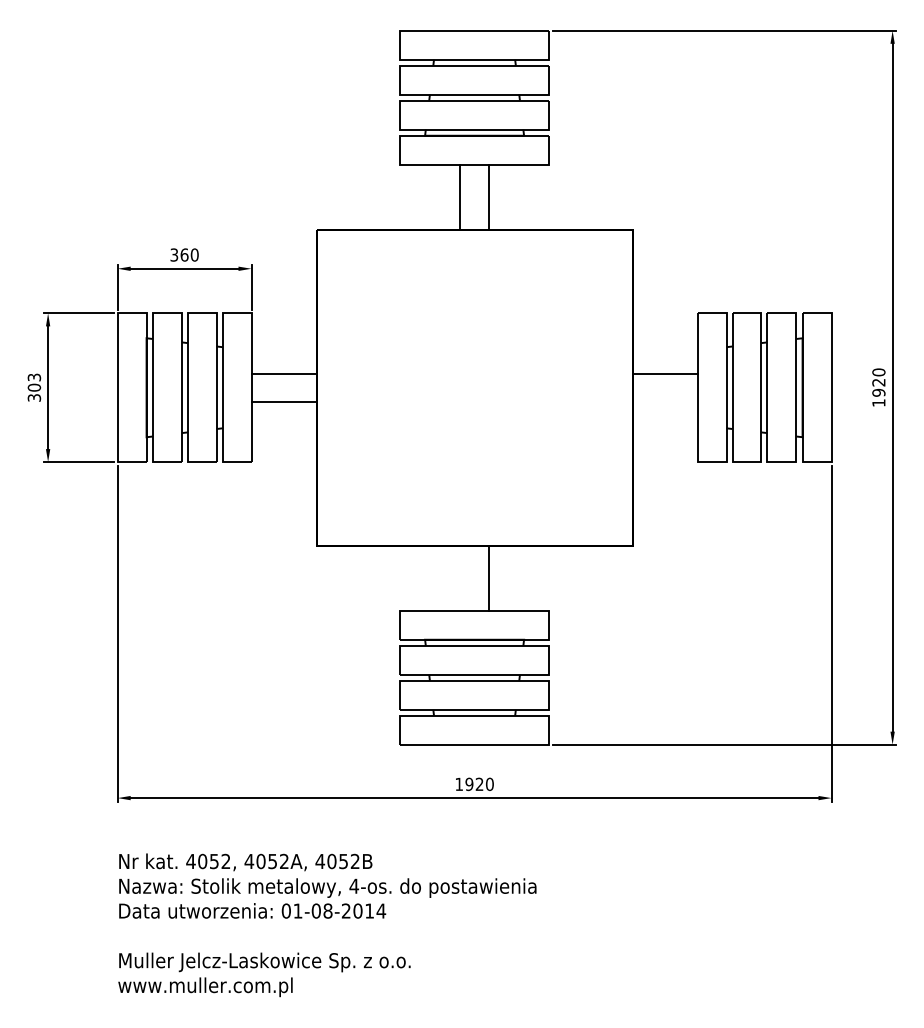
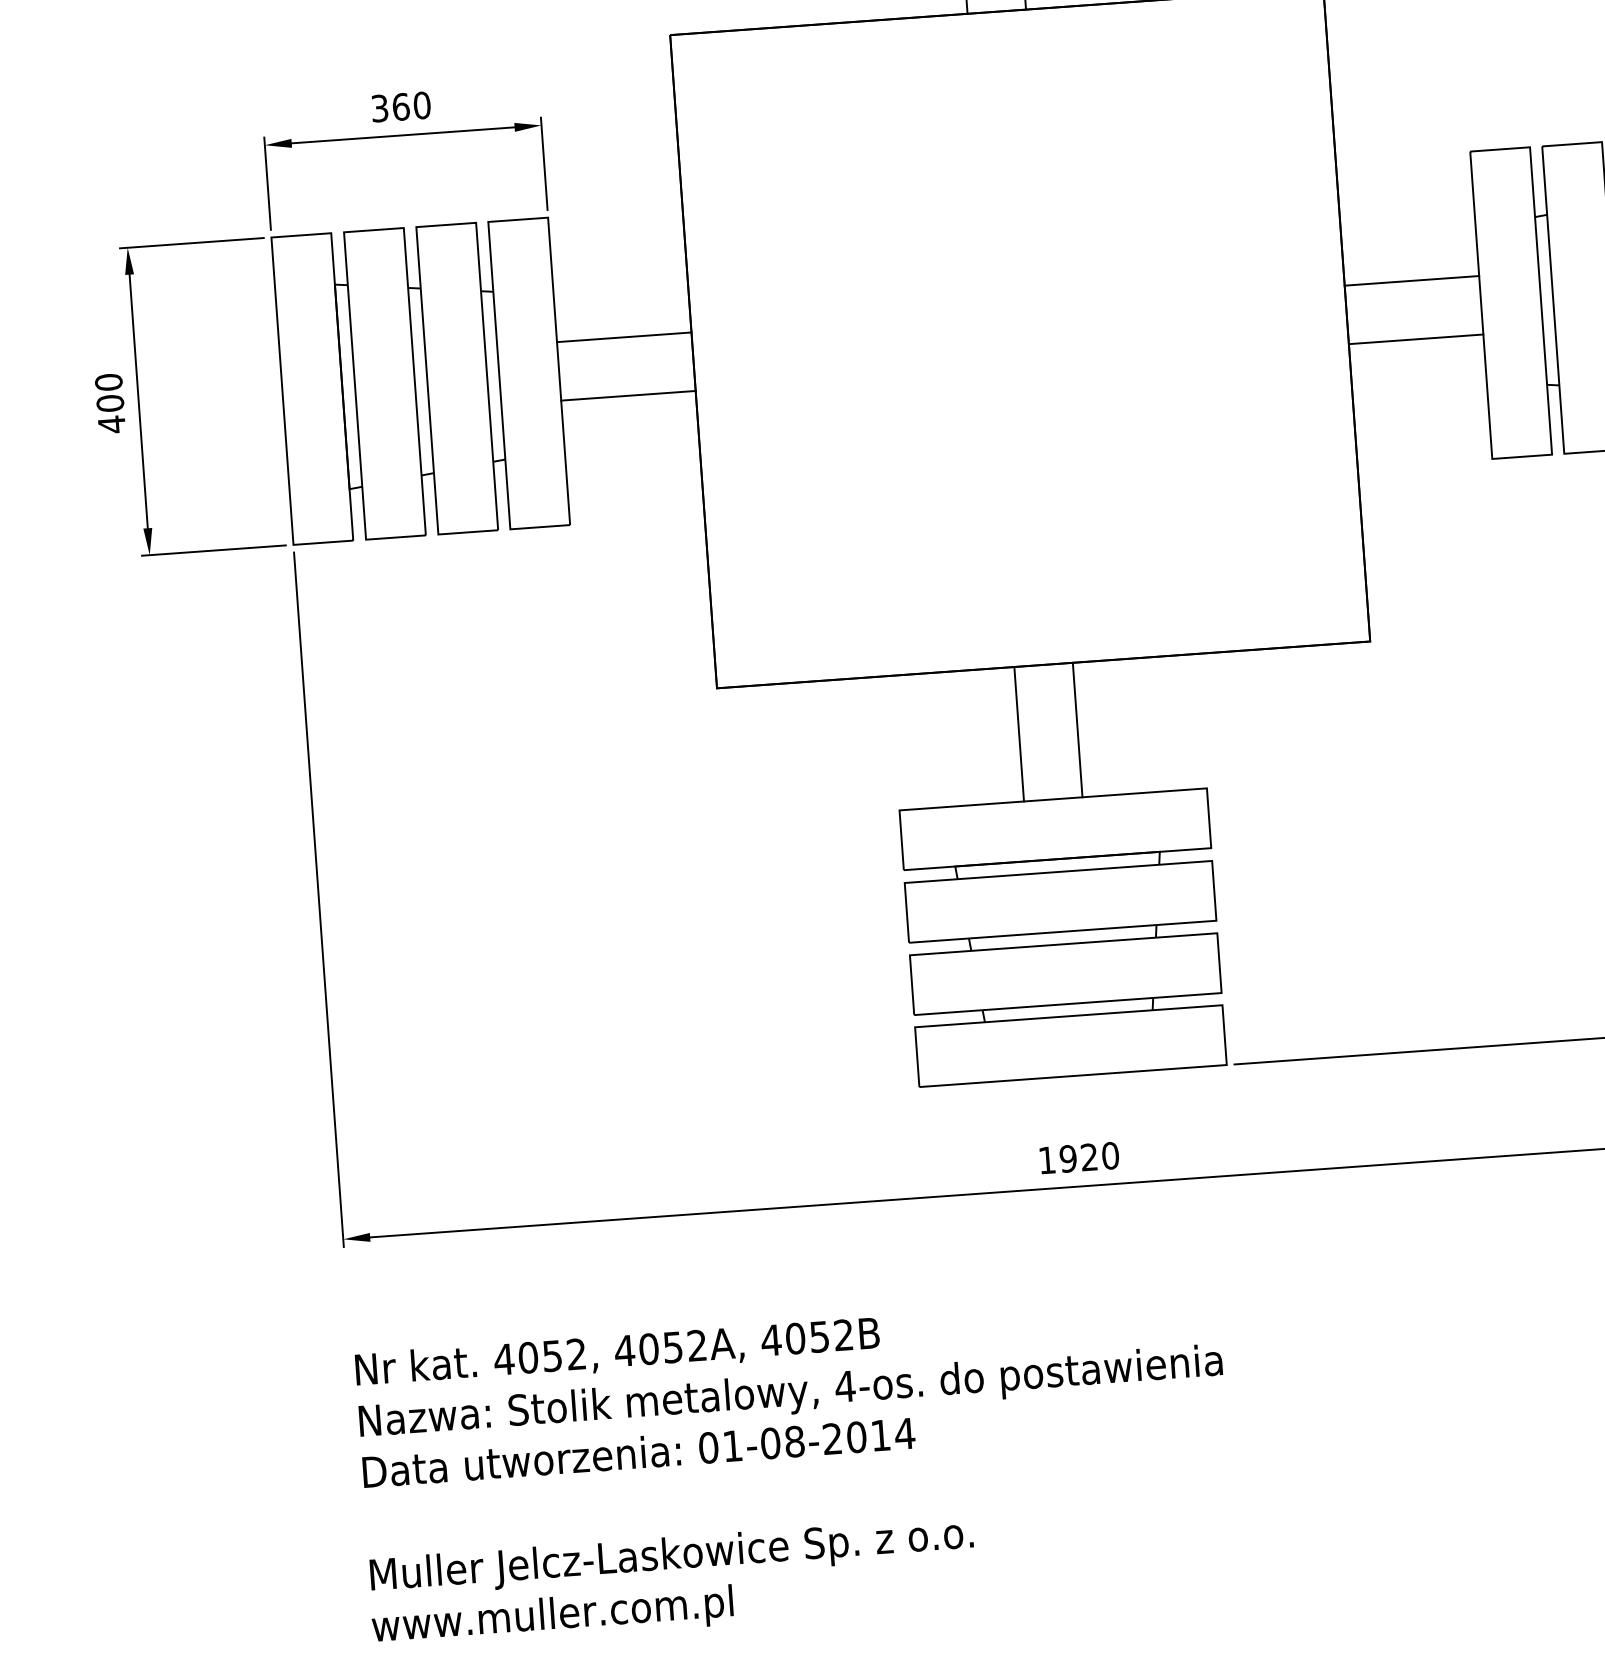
text: (34, 387) -> (110, 402), 303 -> 400
line: (664, 401) -> (1414, 338), added
line: (460, 577) -> (1019, 732), added

